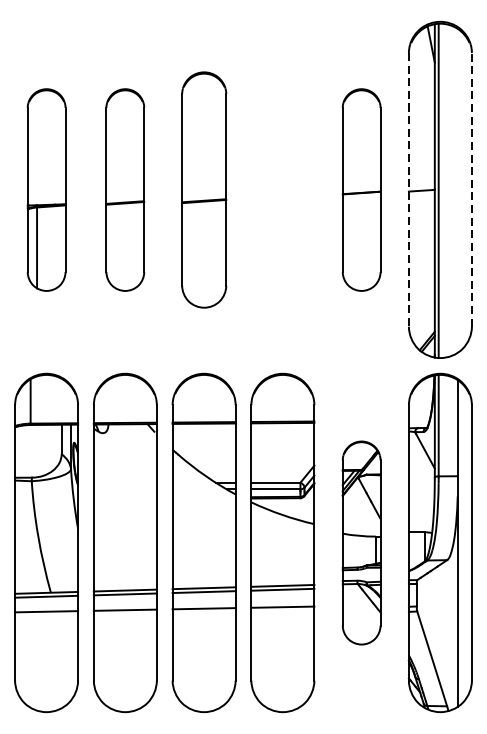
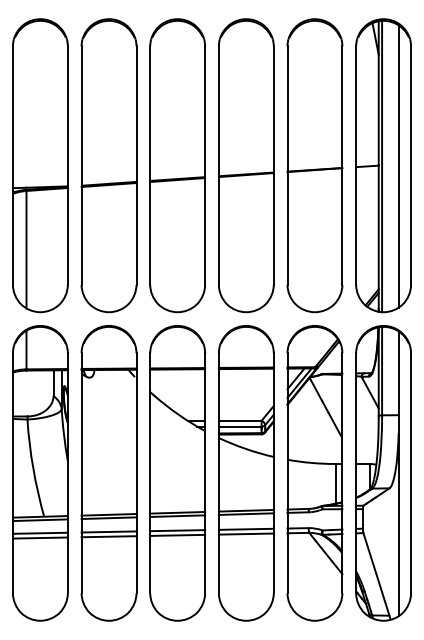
part: (46, 189) -> (40, 165), size x1.67
part: (124, 189) -> (108, 165), size x1.67
part: (203, 189) -> (177, 165), size x1.43
part: (283, 189) -> (246, 165), added
part: (361, 189) -> (314, 165), size x1.67
line: (472, 189) -> (411, 165), dashed -> solid
line: (409, 190) -> (356, 166), dashed -> solid
line: (457, 190) -> (398, 166), added
part: (361, 543) -> (314, 473), size x1.67
line: (281, 611) -> (245, 533), added
line: (203, 613) -> (177, 534), added
line: (124, 615) -> (108, 536), added
line: (45, 616) -> (39, 537), added

